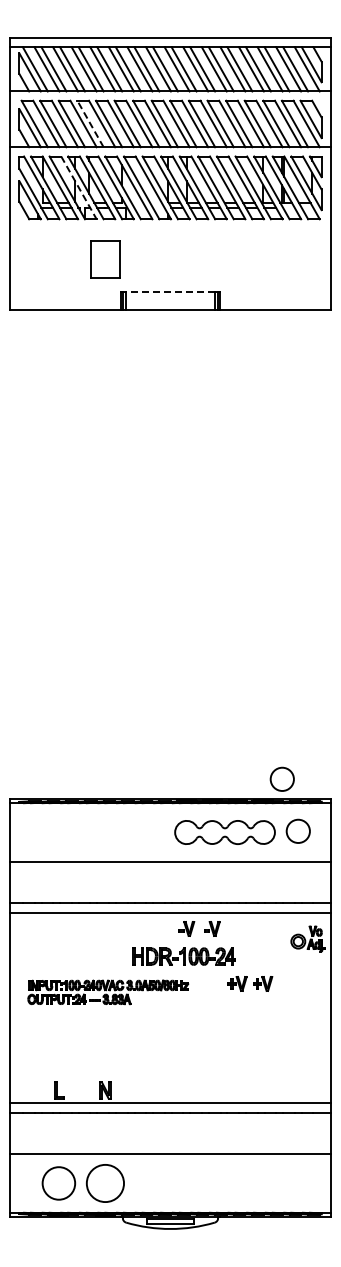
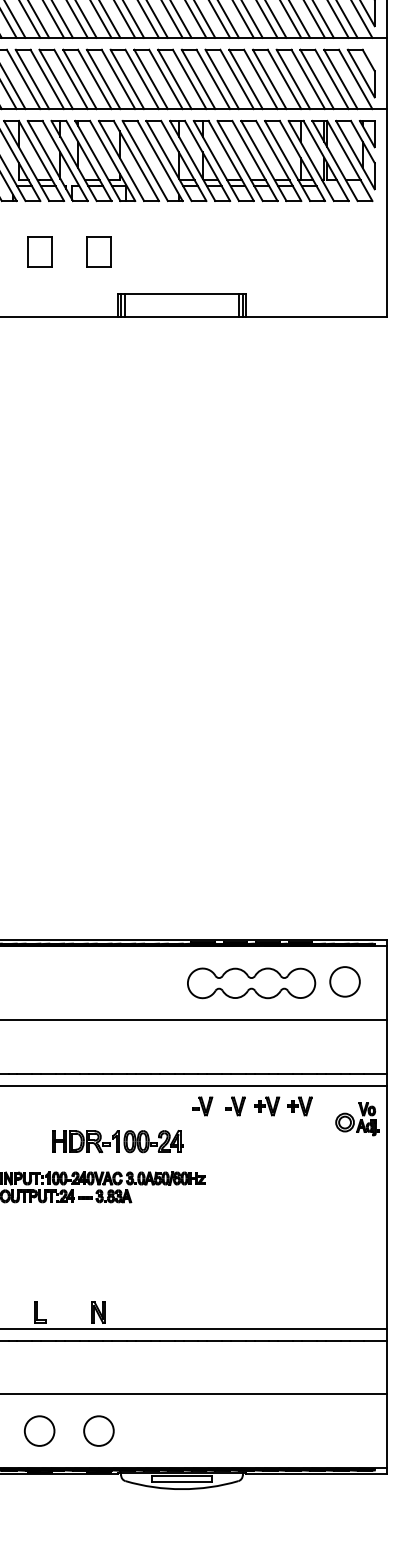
line: (90, 124) -> (79, 80), dashed -> solid
line: (79, 188) -> (65, 161), dashed -> solid
part: (58, 259) -> (39, 252), added
part: (105, 259) -> (99, 252), size x0.62
line: (170, 292) -> (181, 294), dashed -> solid
circle: (281, 778) -> (323, 914), removed
part: (183, 956) -> (116, 1141), moved
part: (250, 983) -> (284, 1105), moved
circle: (58, 1183) -> (39, 1431), size x0.71
circle: (105, 1183) -> (99, 1431), size x0.62

